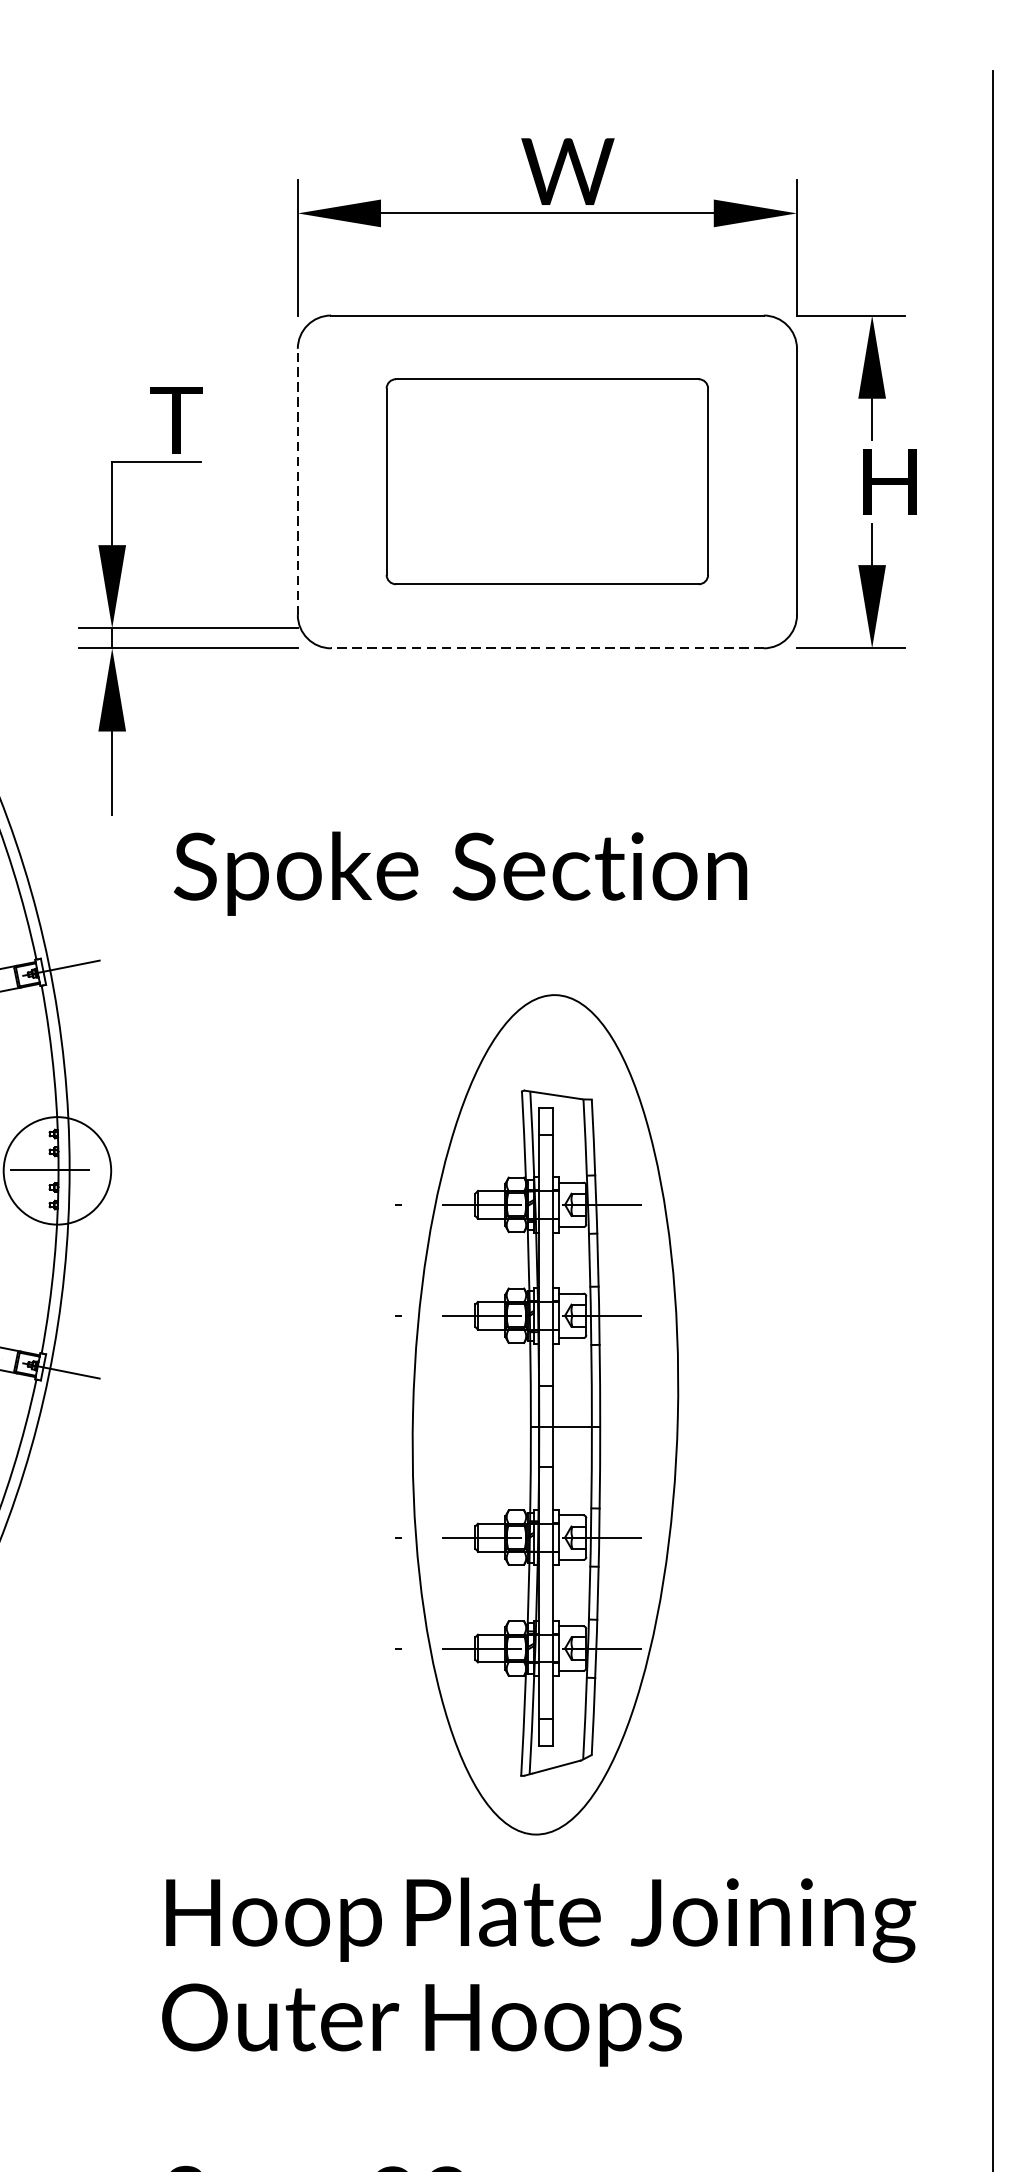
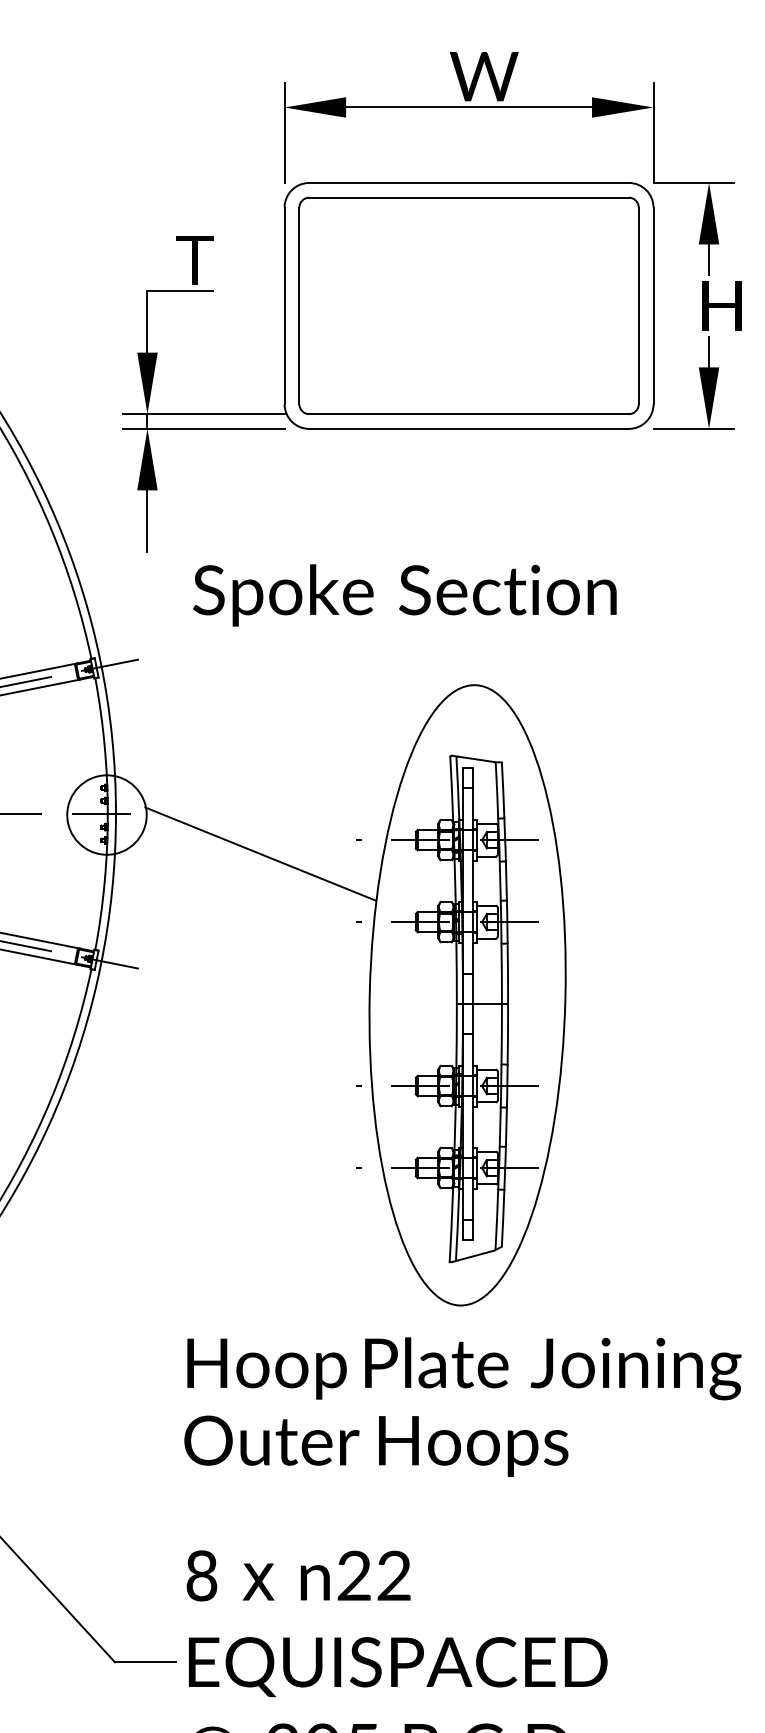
line: (297, 481) -> (284, 305), dashed -> solid
part: (546, 481) -> (468, 305), size x1.43
line: (547, 647) -> (469, 428), dashed -> solid
line: (265, 1222) -> (260, 853), added

